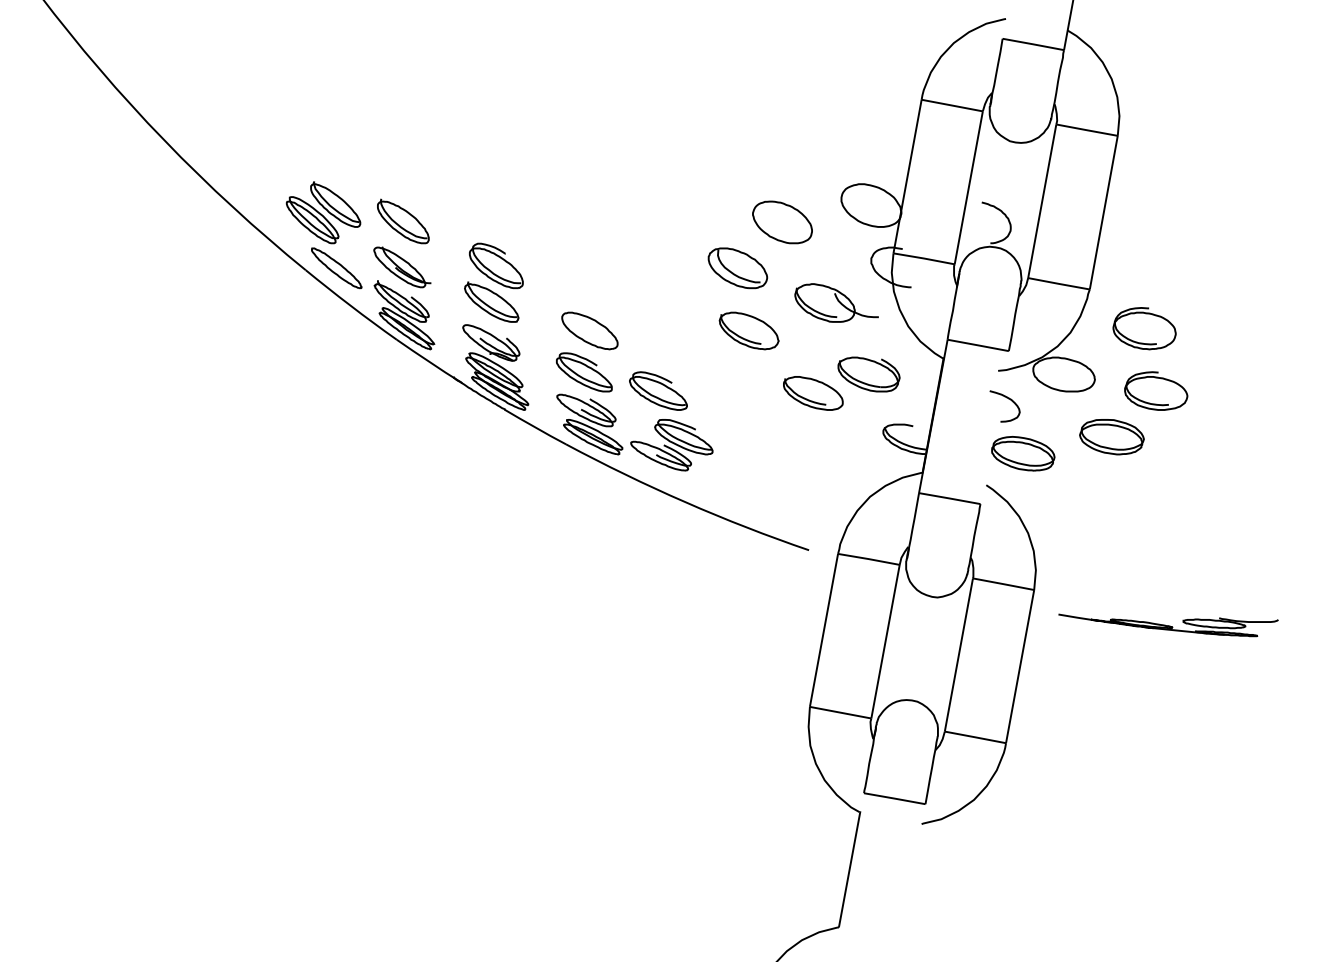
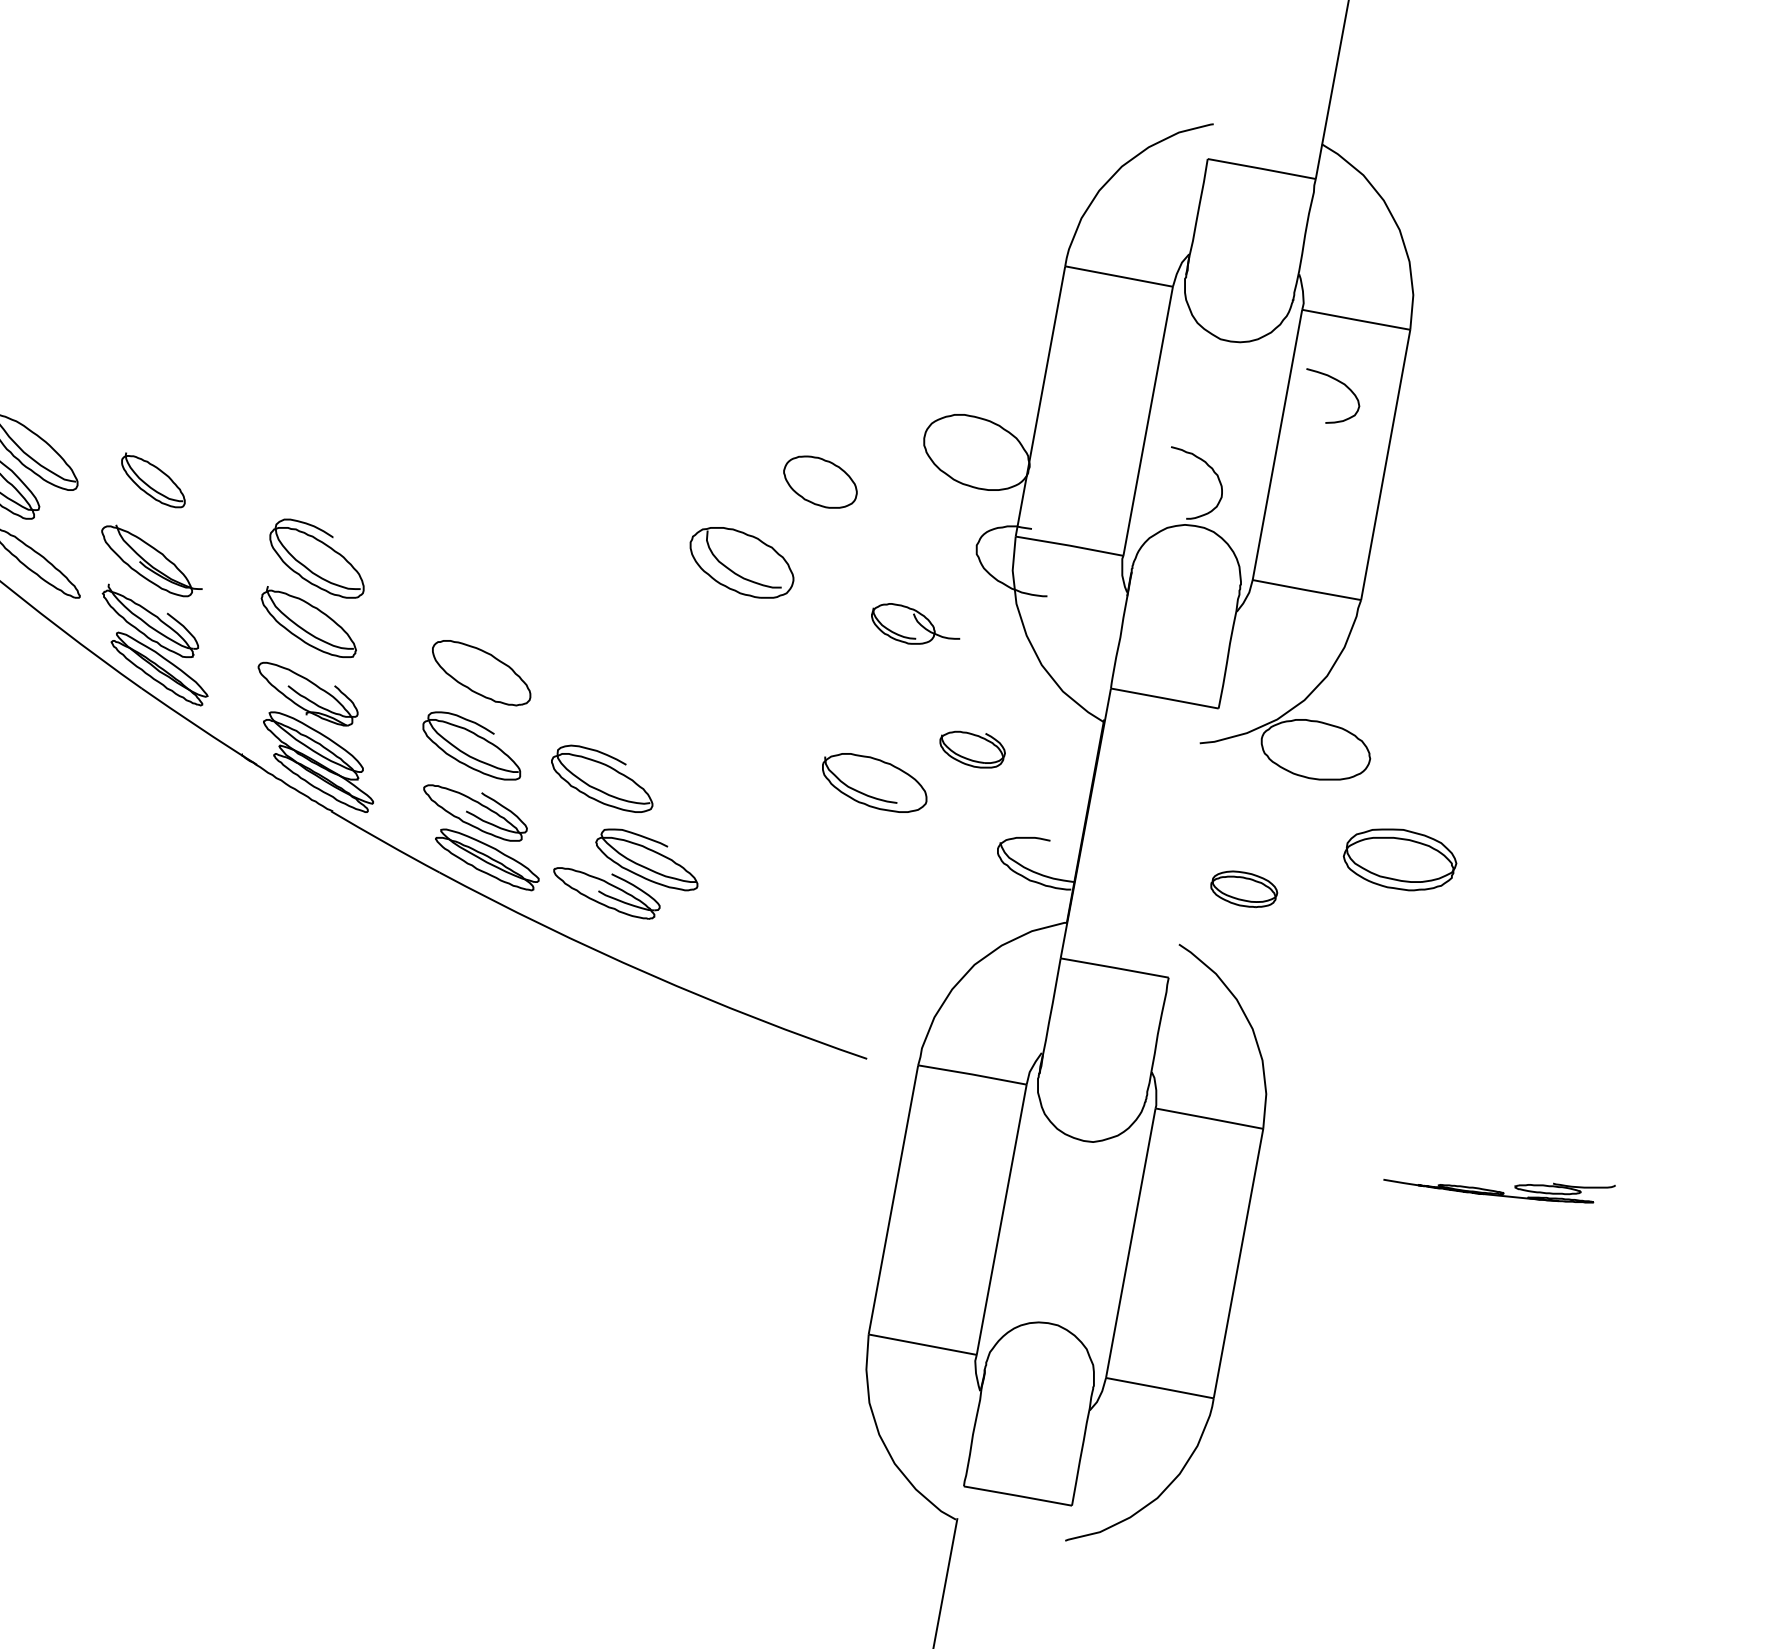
part: (403, 221) -> (153, 480), size x0.7
part: (782, 222) -> (820, 482), size x0.7
part: (836, 302) -> (915, 622), size x0.6
part: (1144, 328) -> (1457, 668), removed
part: (748, 330) -> (760, 672), removed
part: (868, 374) -> (971, 749), size x0.6
part: (1156, 390) -> (1478, 777), removed
curve: (1008, 399) -> (1339, 383), moved
part: (1023, 453) -> (1244, 888), size x0.6
part: (1168, 625) -> (1499, 1191), size x0.6

